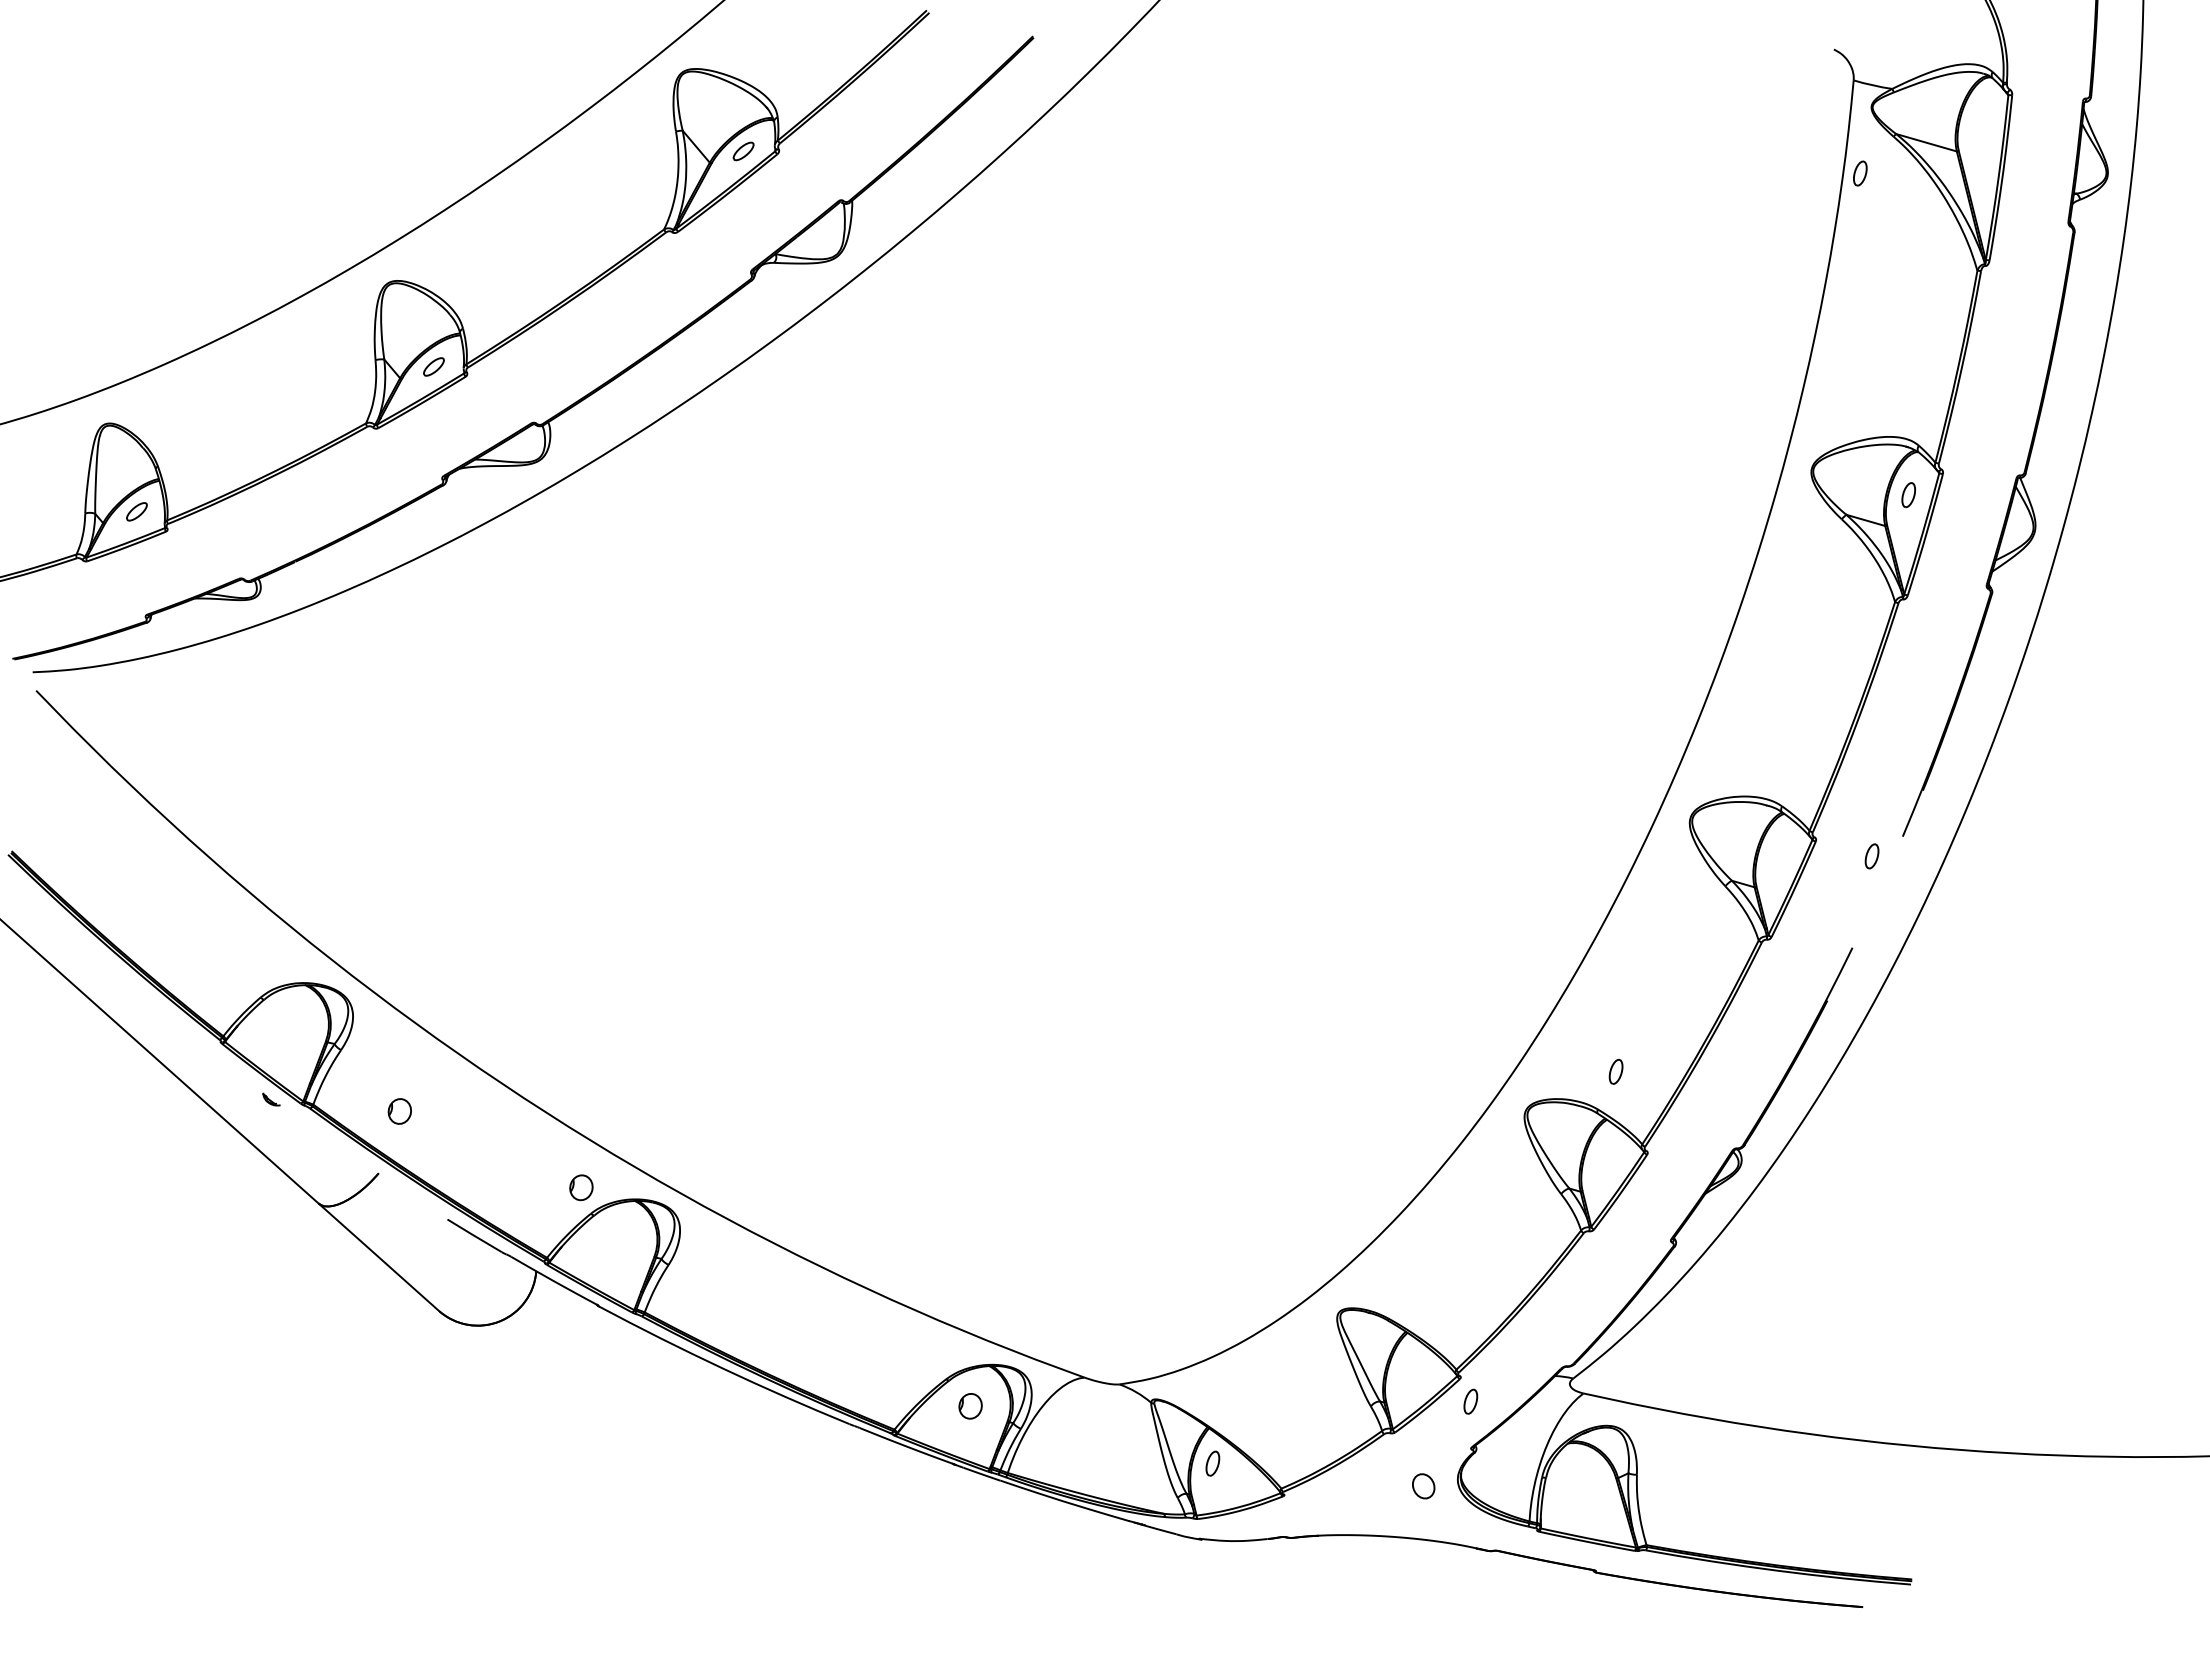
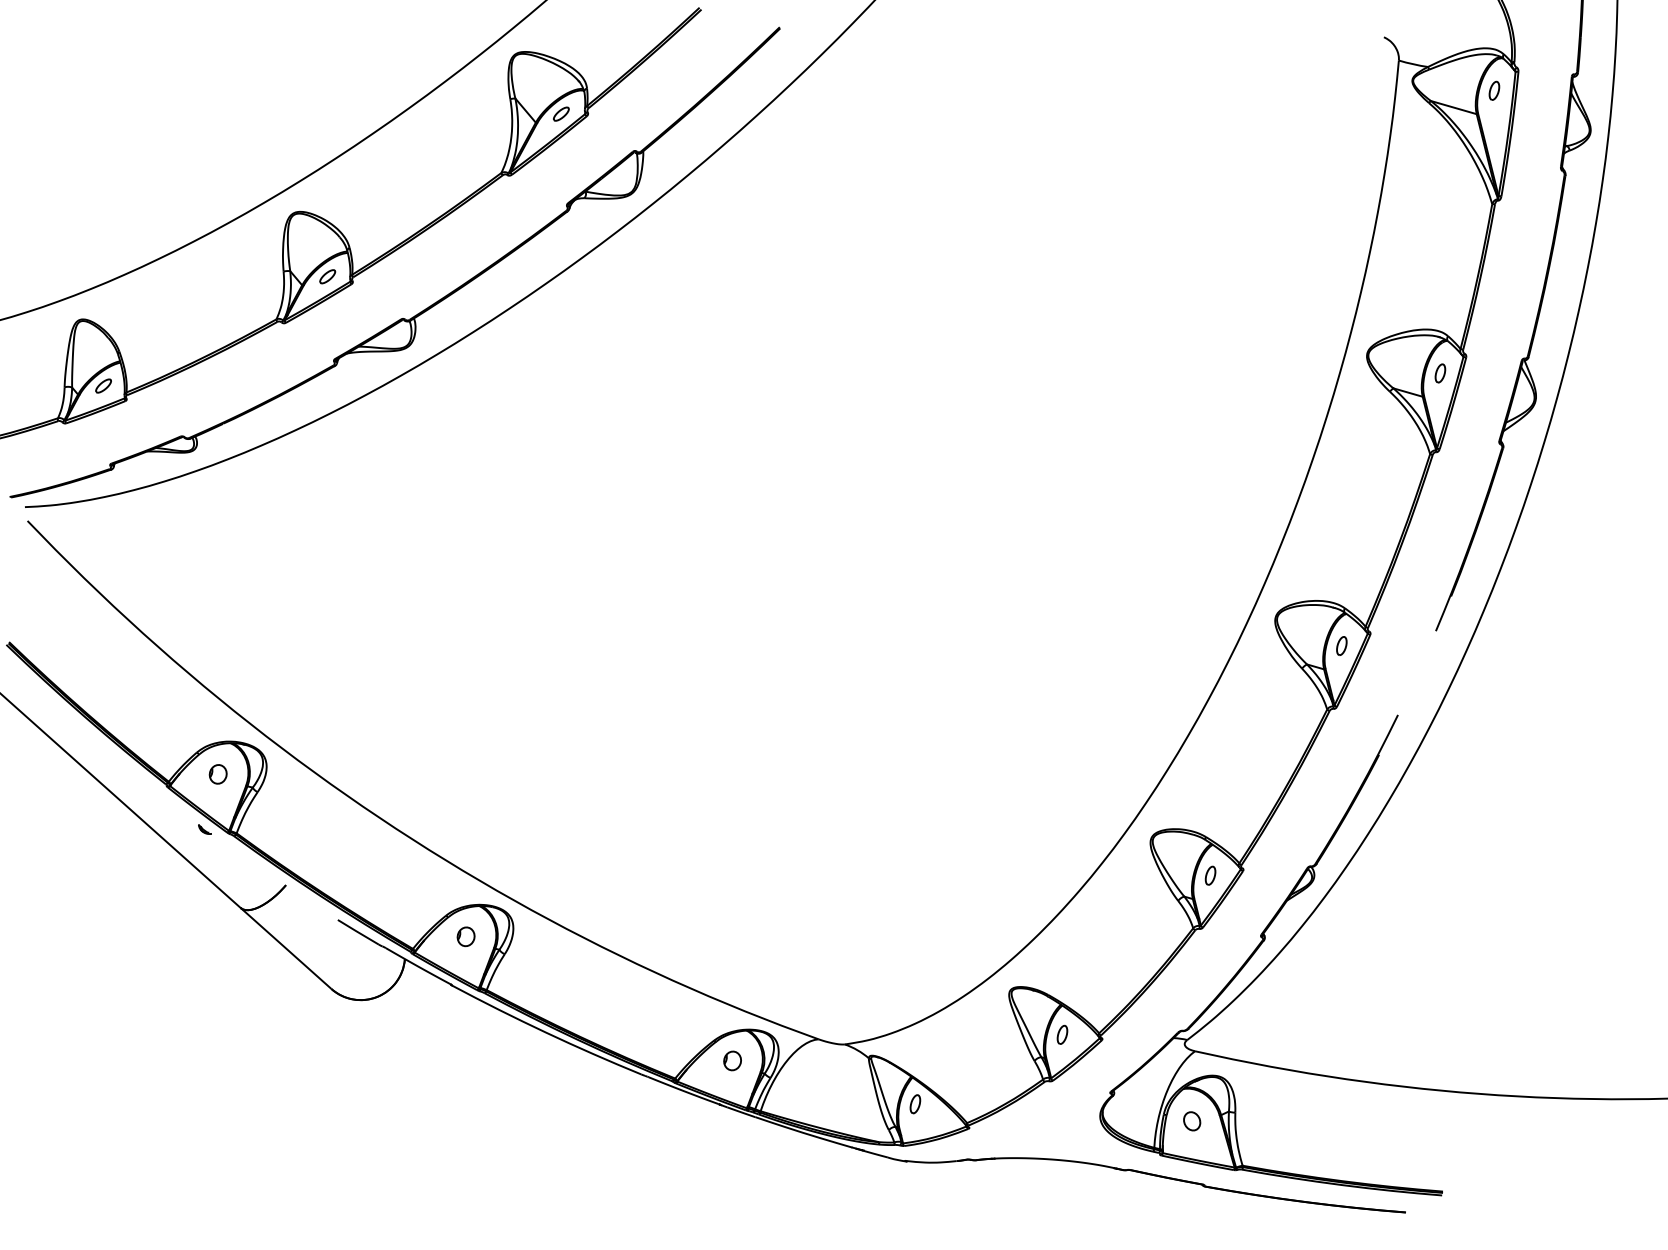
part: (1860, 173) -> (1494, 90), moved
part: (1871, 856) -> (1341, 646), moved
part: (1615, 1071) -> (1210, 875), moved
part: (399, 1111) -> (217, 774), moved
part: (581, 1187) -> (466, 936), moved
part: (1470, 1401) -> (1062, 1034), moved
part: (1423, 1486) -> (1192, 1121), moved

